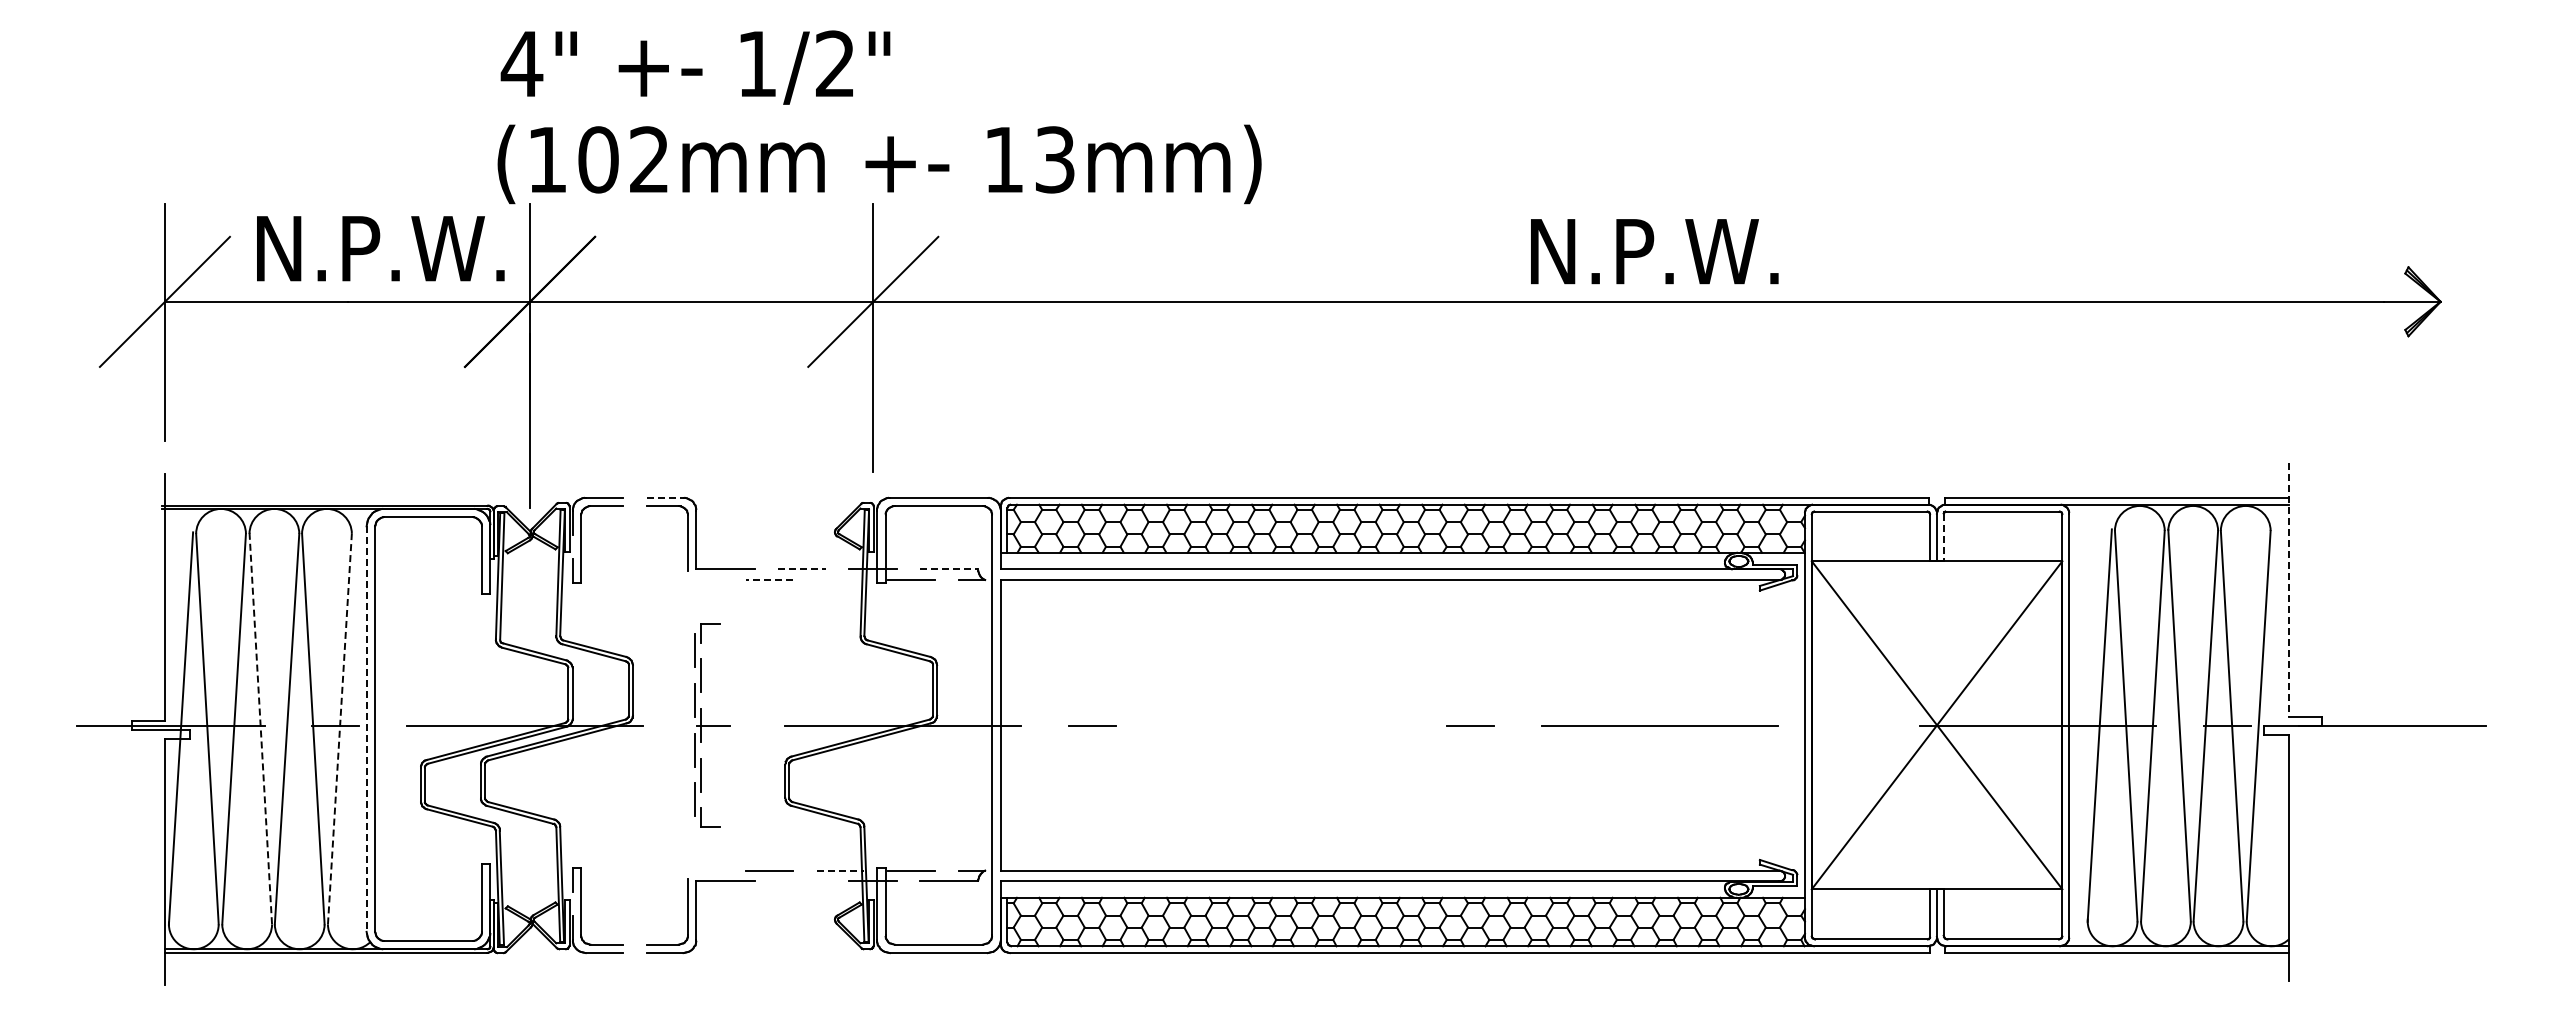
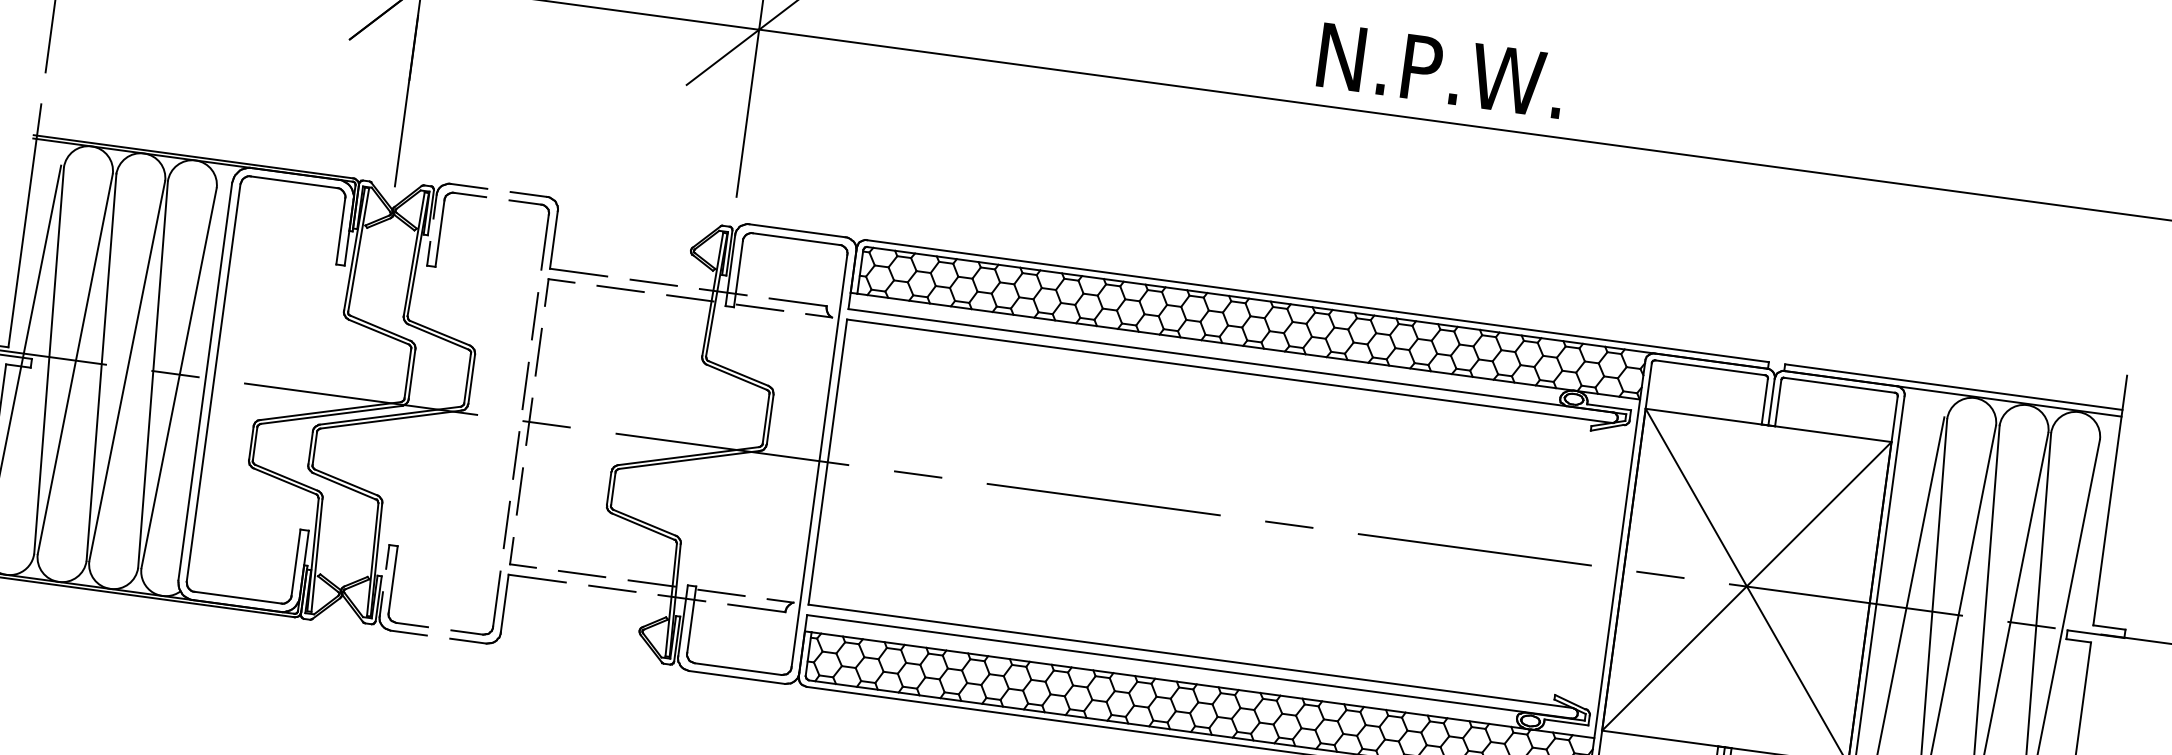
text: (1654, 251) -> (1441, 70), moved
line: (665, 497) -> (529, 194), dashed -> solid
line: (1943, 537) -> (1778, 402), dashed -> solid
line: (802, 569) -> (654, 282), dashed -> solid
line: (949, 569) -> (798, 302), dashed -> solid
line: (769, 580) -> (620, 289), dashed -> solid
line: (840, 580) -> (690, 298), added
line: (2289, 590) -> (2110, 500), dashed -> solid
part: (712, 725) -> (545, 424), size x1.43
line: (1281, 725) -> (1103, 499), added
line: (1848, 725) -> (1659, 574), added
line: (260, 729) -> (101, 368), dashed -> solid
line: (339, 729) -> (178, 378), dashed -> solid
line: (366, 729) -> (205, 382), dashed -> solid
line: (840, 870) -> (651, 583), dashed -> solid
line: (801, 881) -> (611, 588), added

